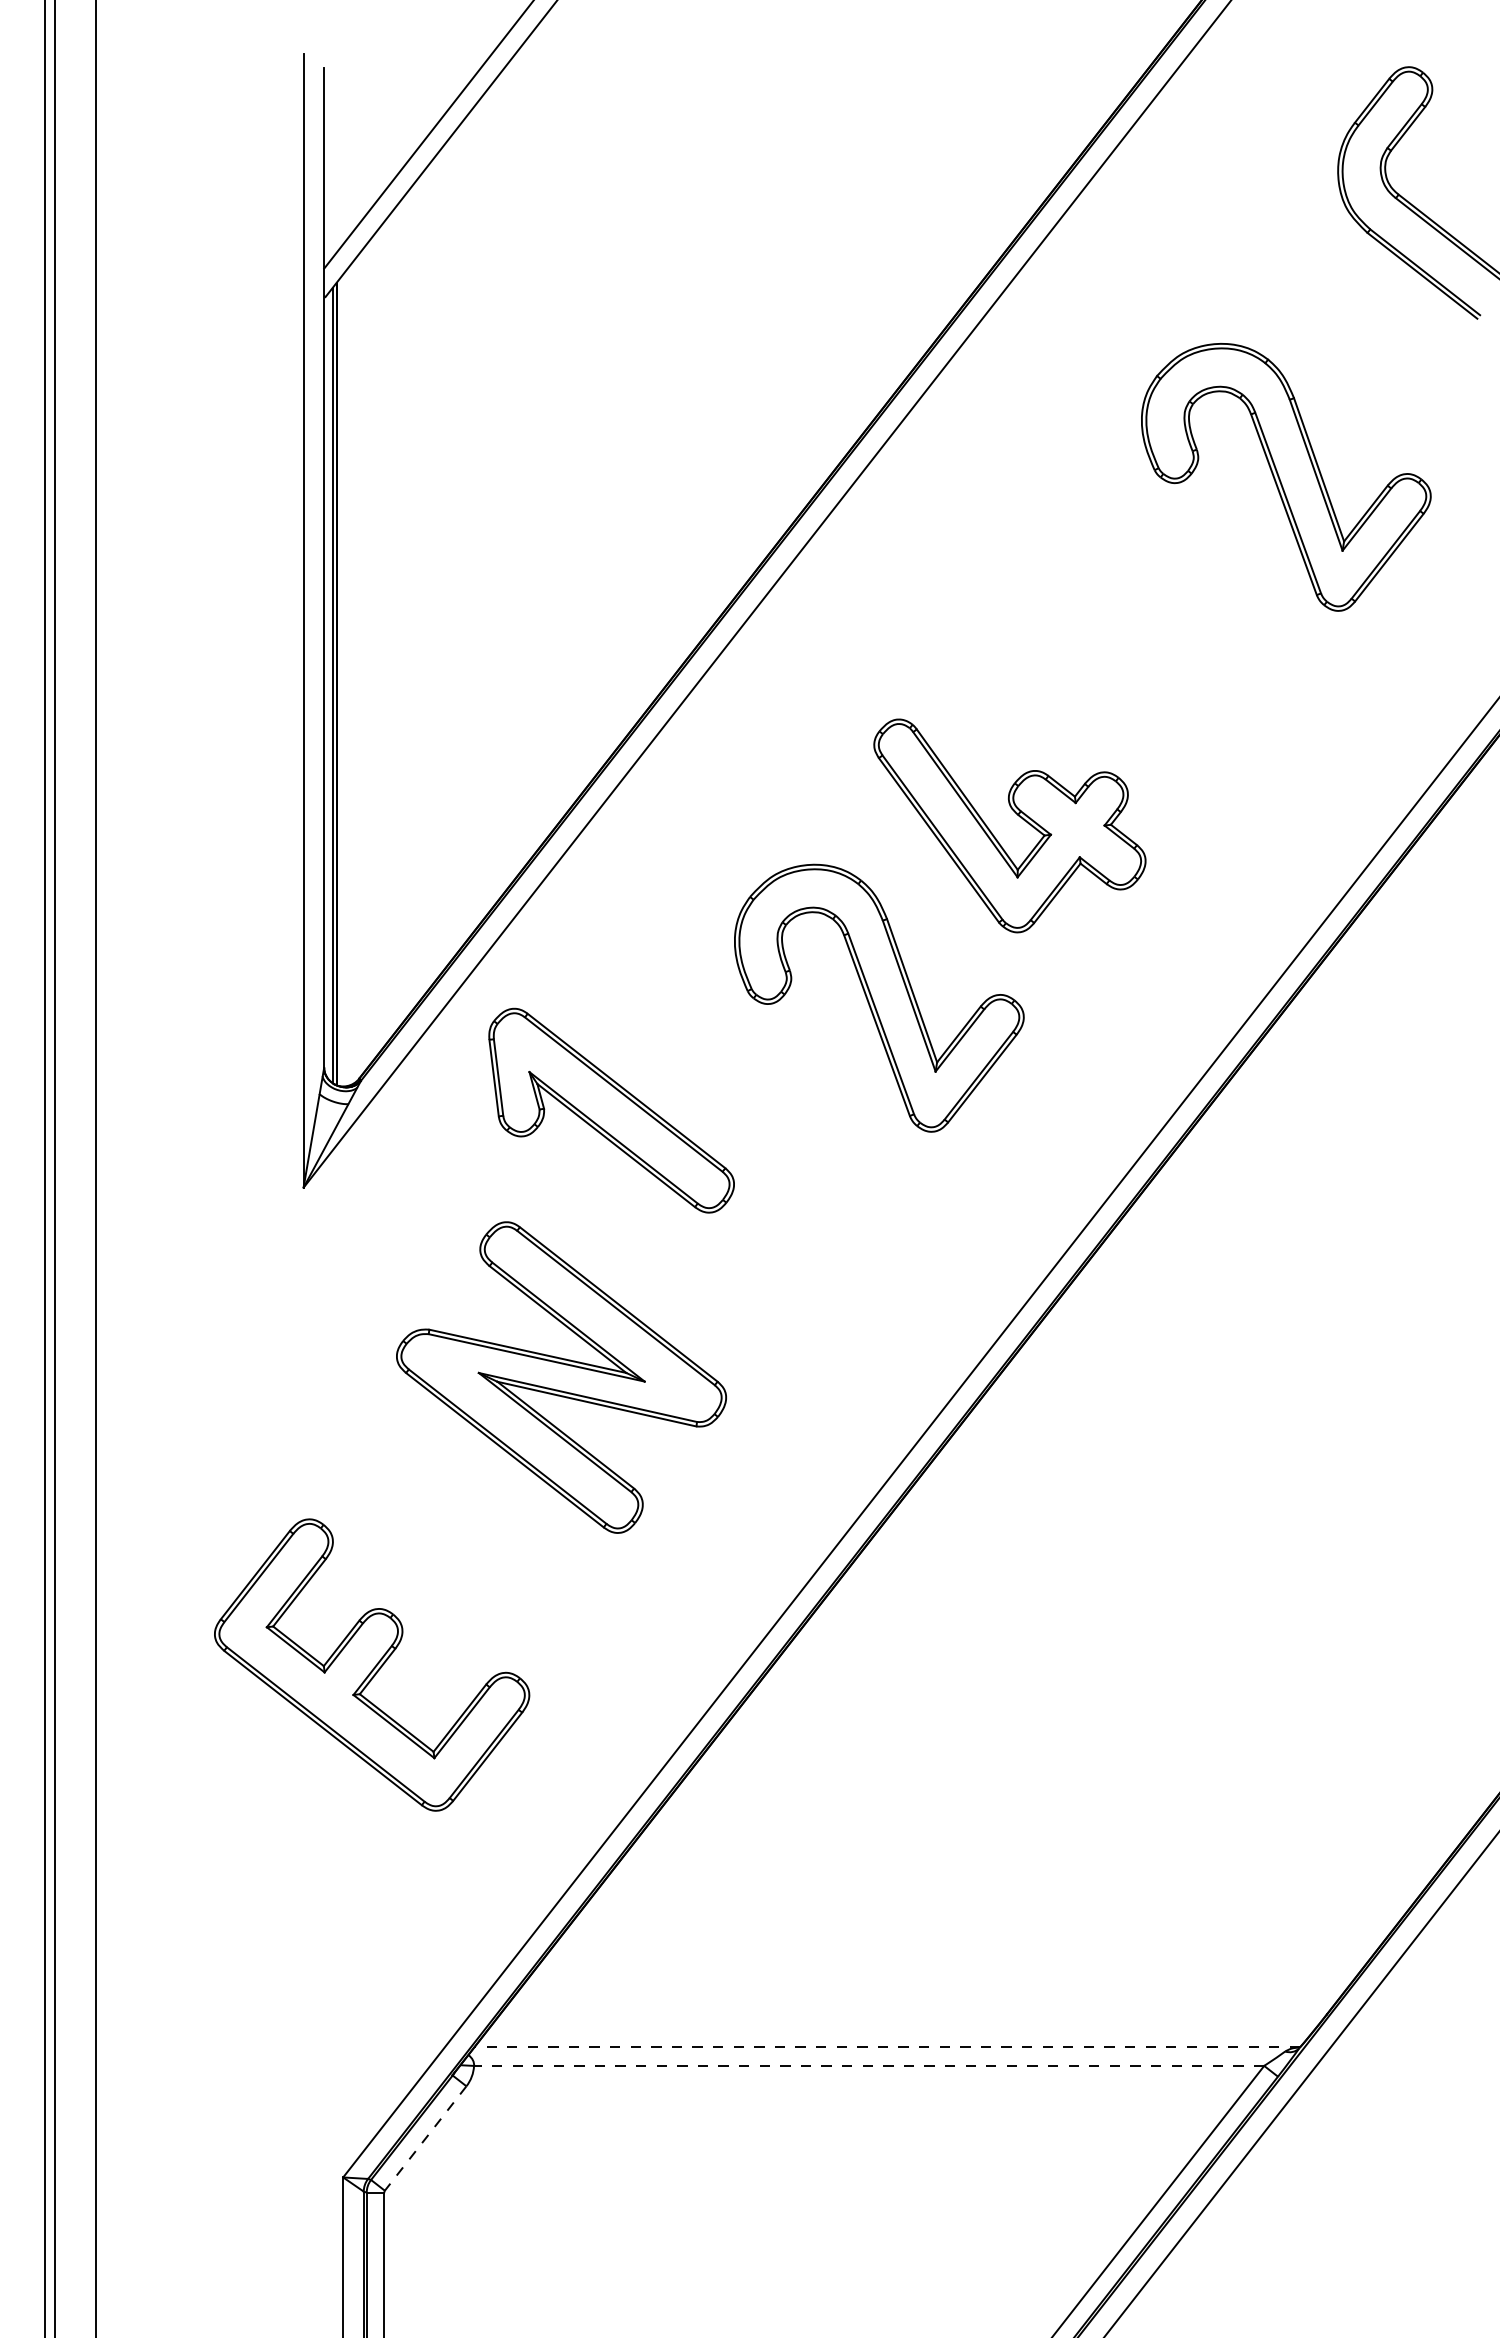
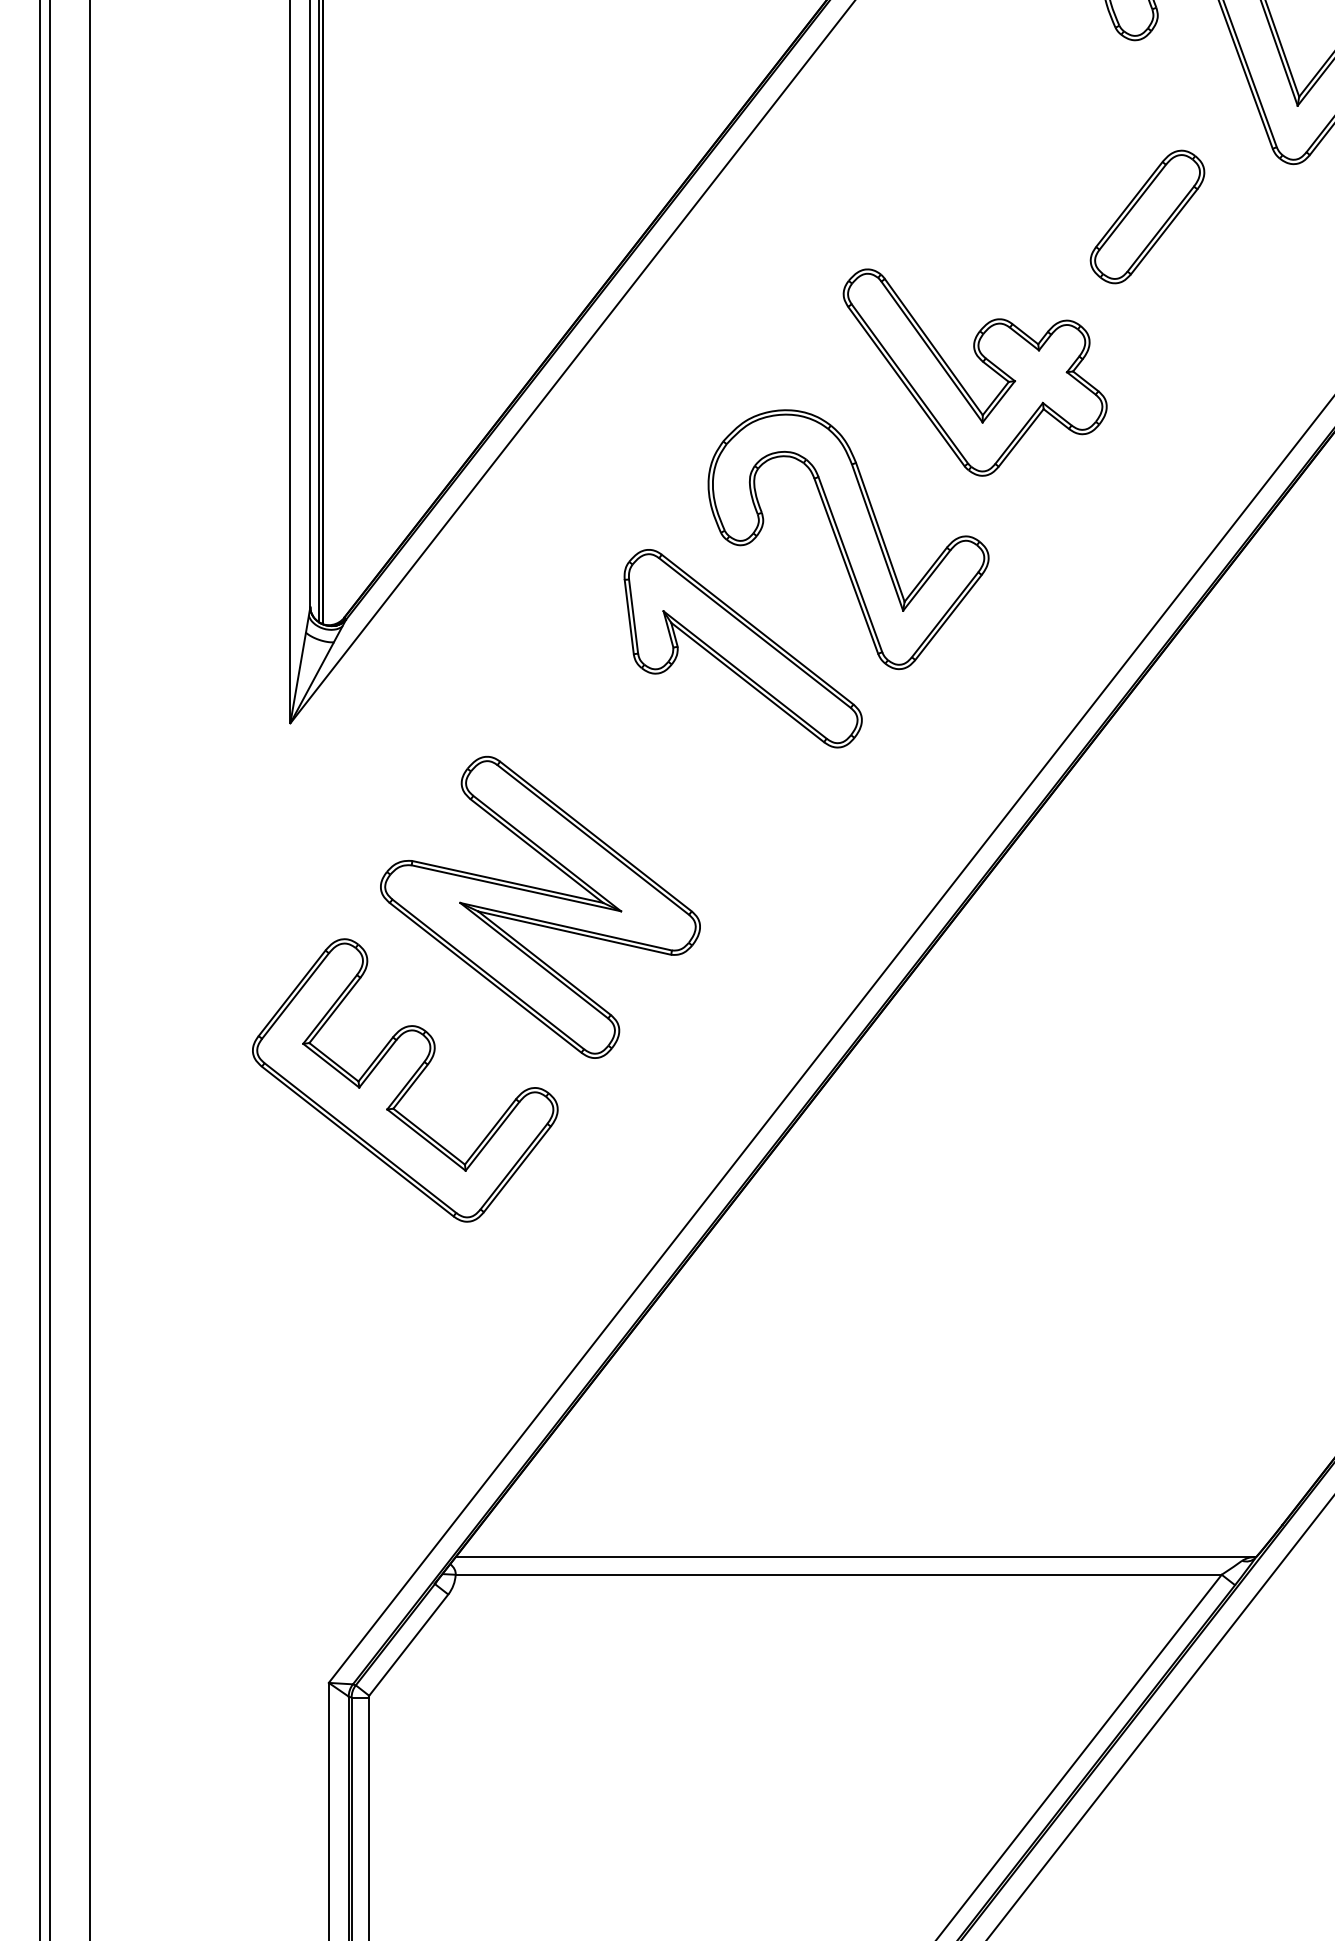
part: (1187, 665) -> (1147, 217), added
part: (611, 1110) -> (743, 648), moved
part: (372, 1664) -> (405, 1079), moved
line: (887, 2047) -> (856, 1556), dashed -> solid
line: (868, 2065) -> (838, 1574), dashed -> solid
line: (425, 2138) -> (408, 1645), dashed -> solid

